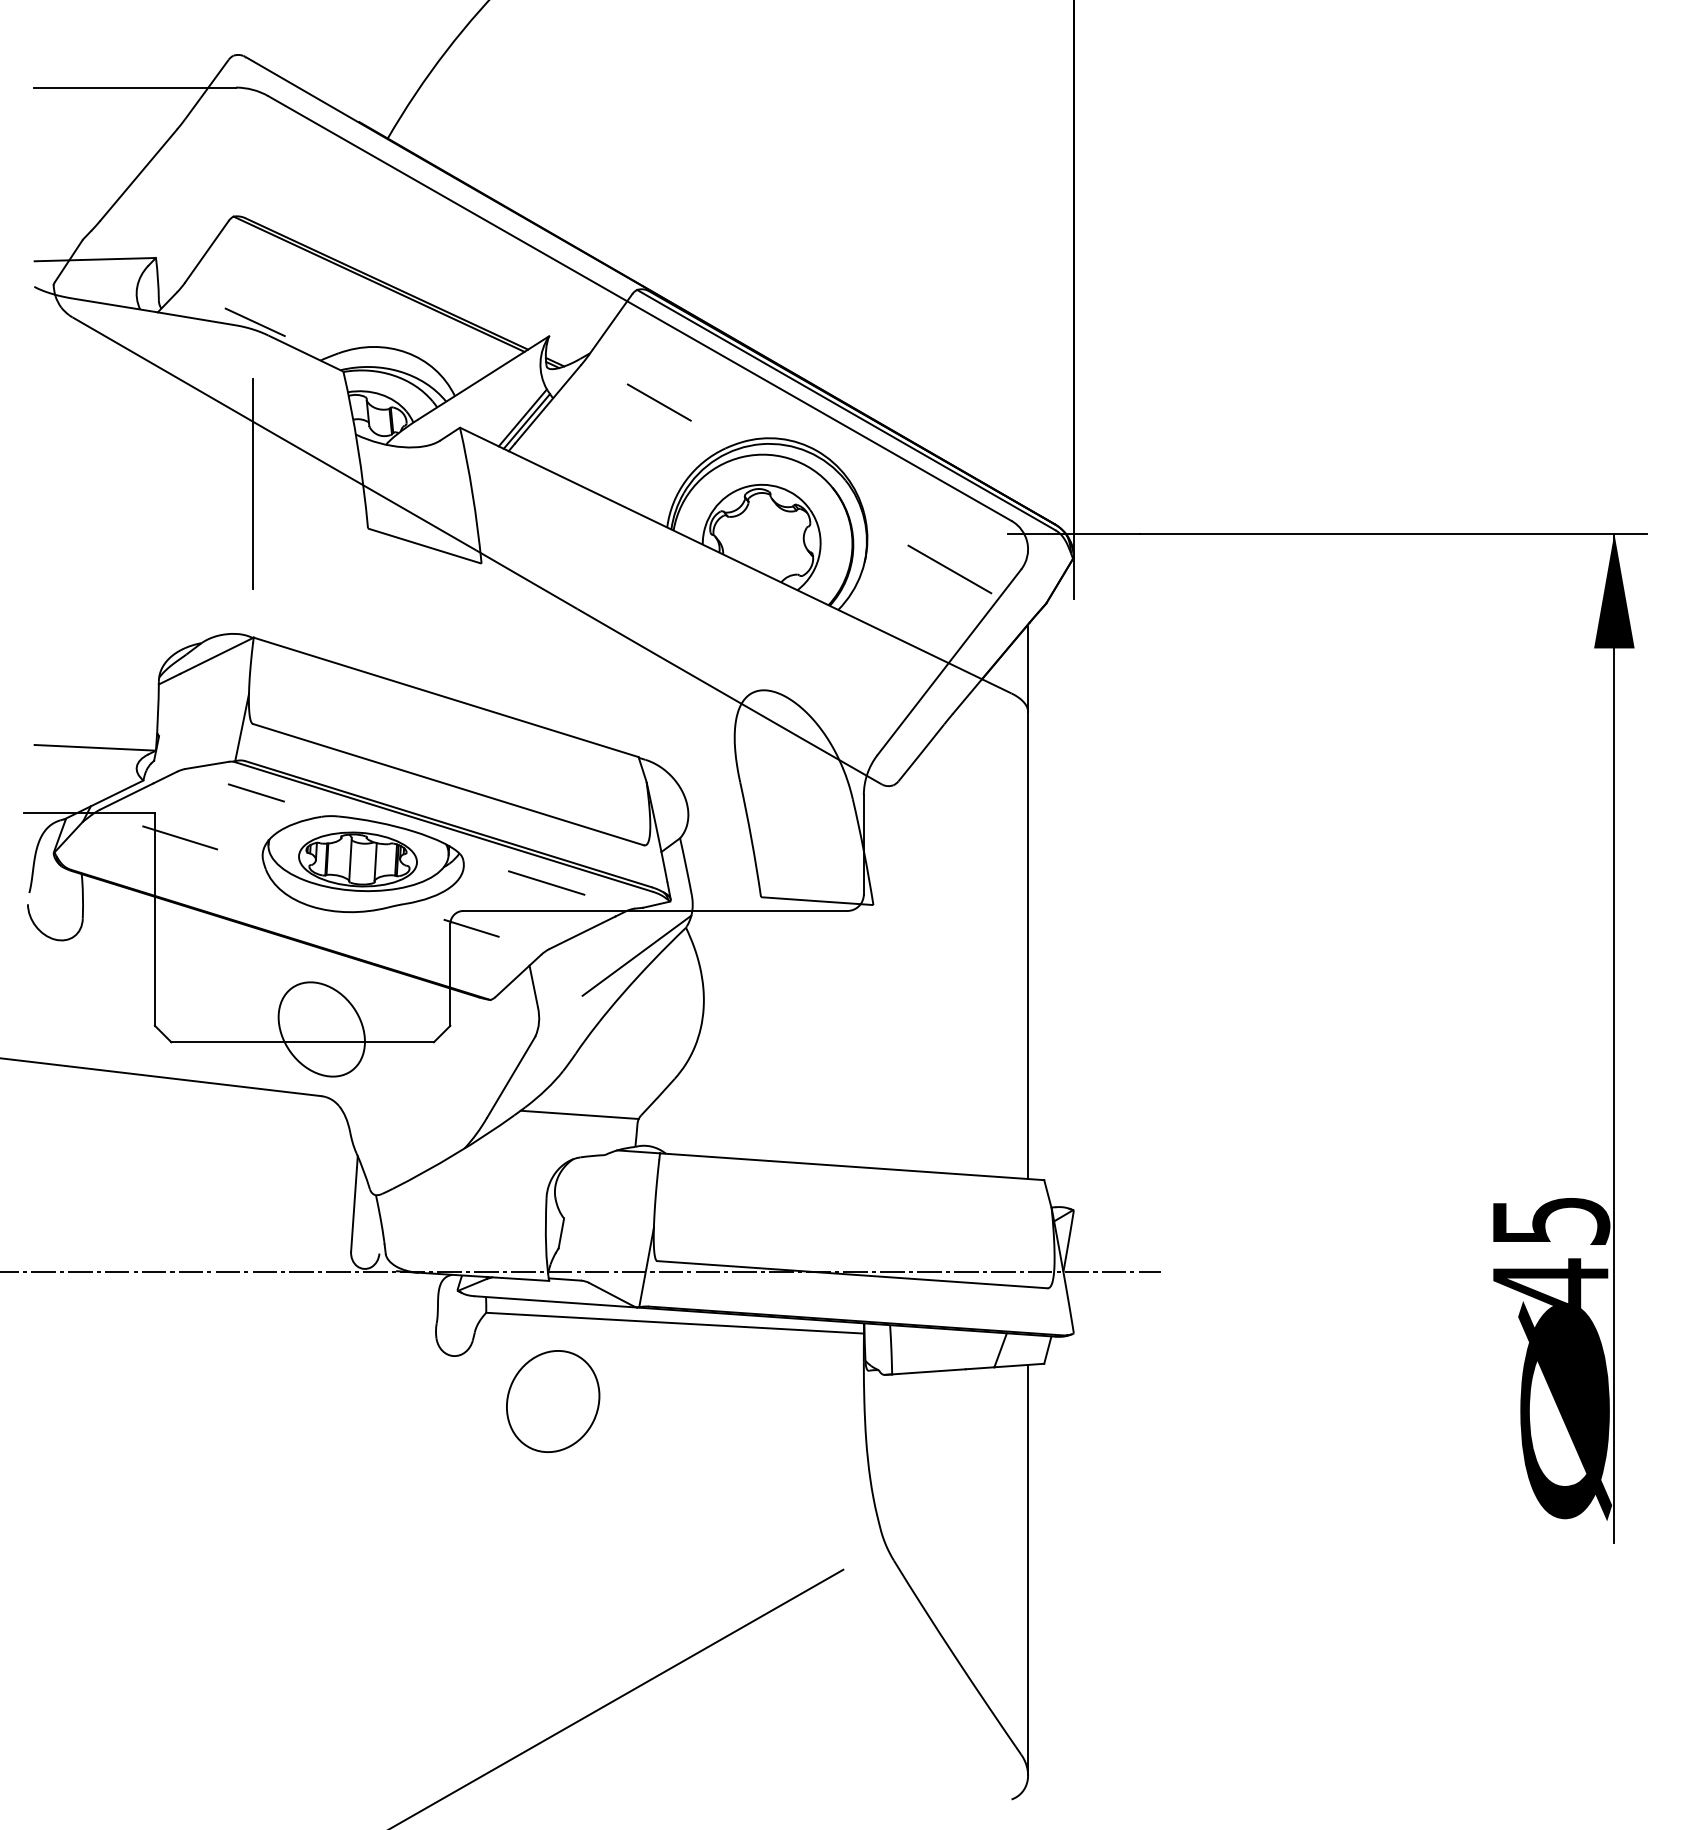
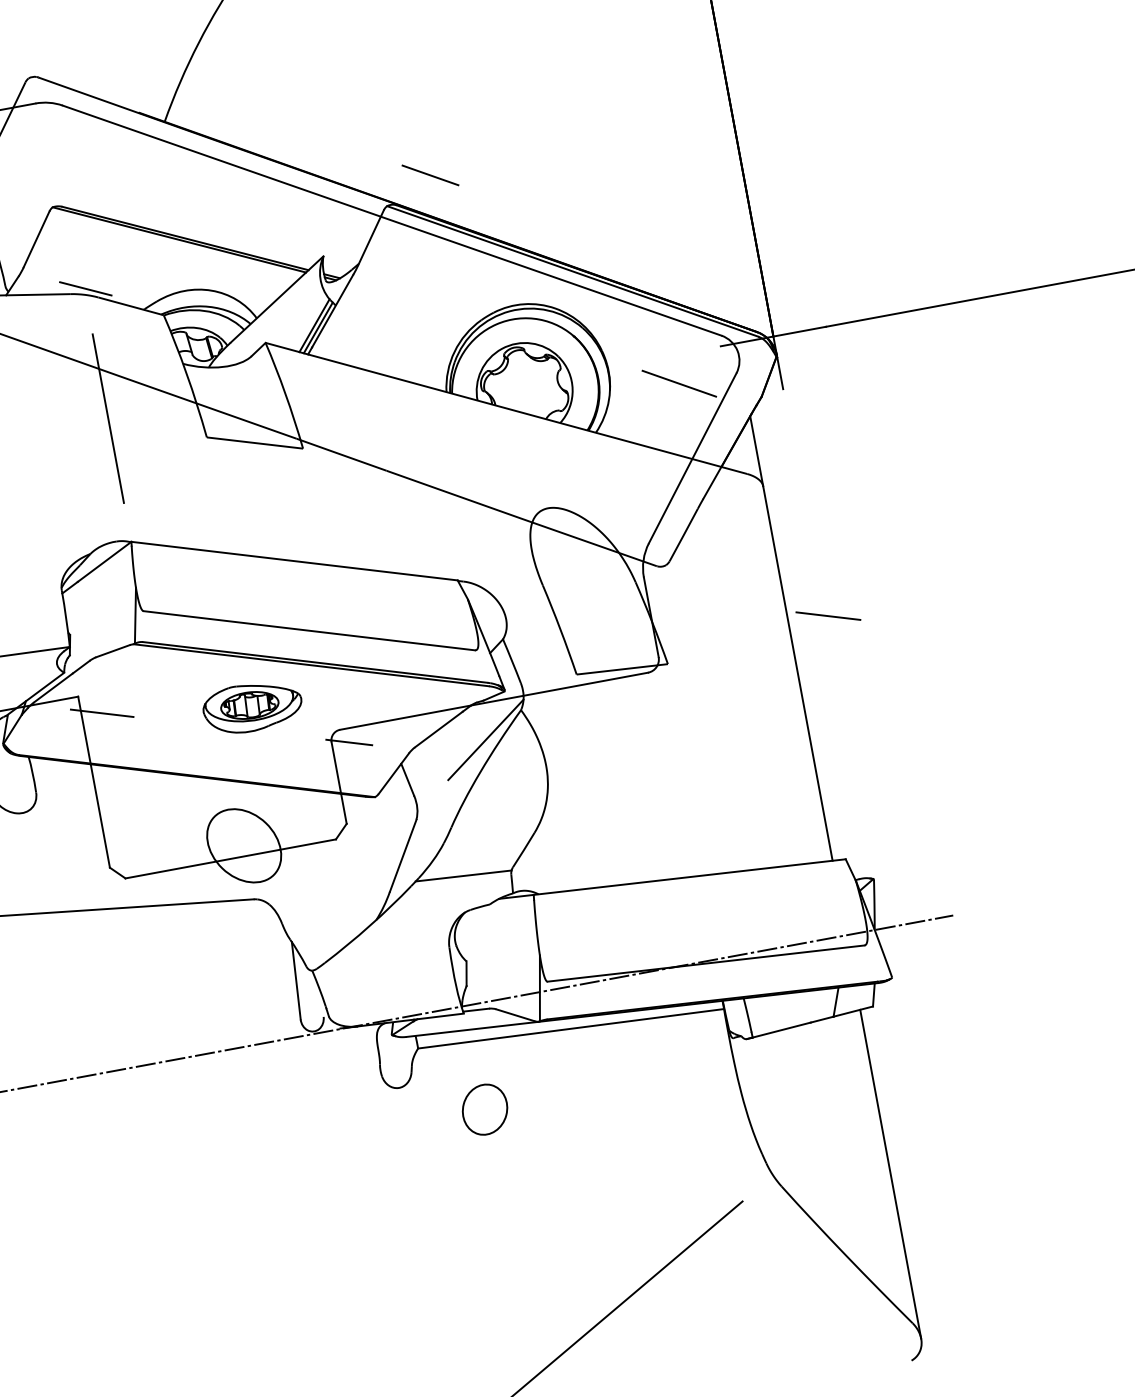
line: (658, 402) -> (429, 175), moved
line: (255, 792) -> (155, 665), removed
part: (362, 864) -> (252, 707), size x0.6
line: (546, 882) -> (828, 615), moved
part: (553, 1401) -> (485, 1109), size x0.6

